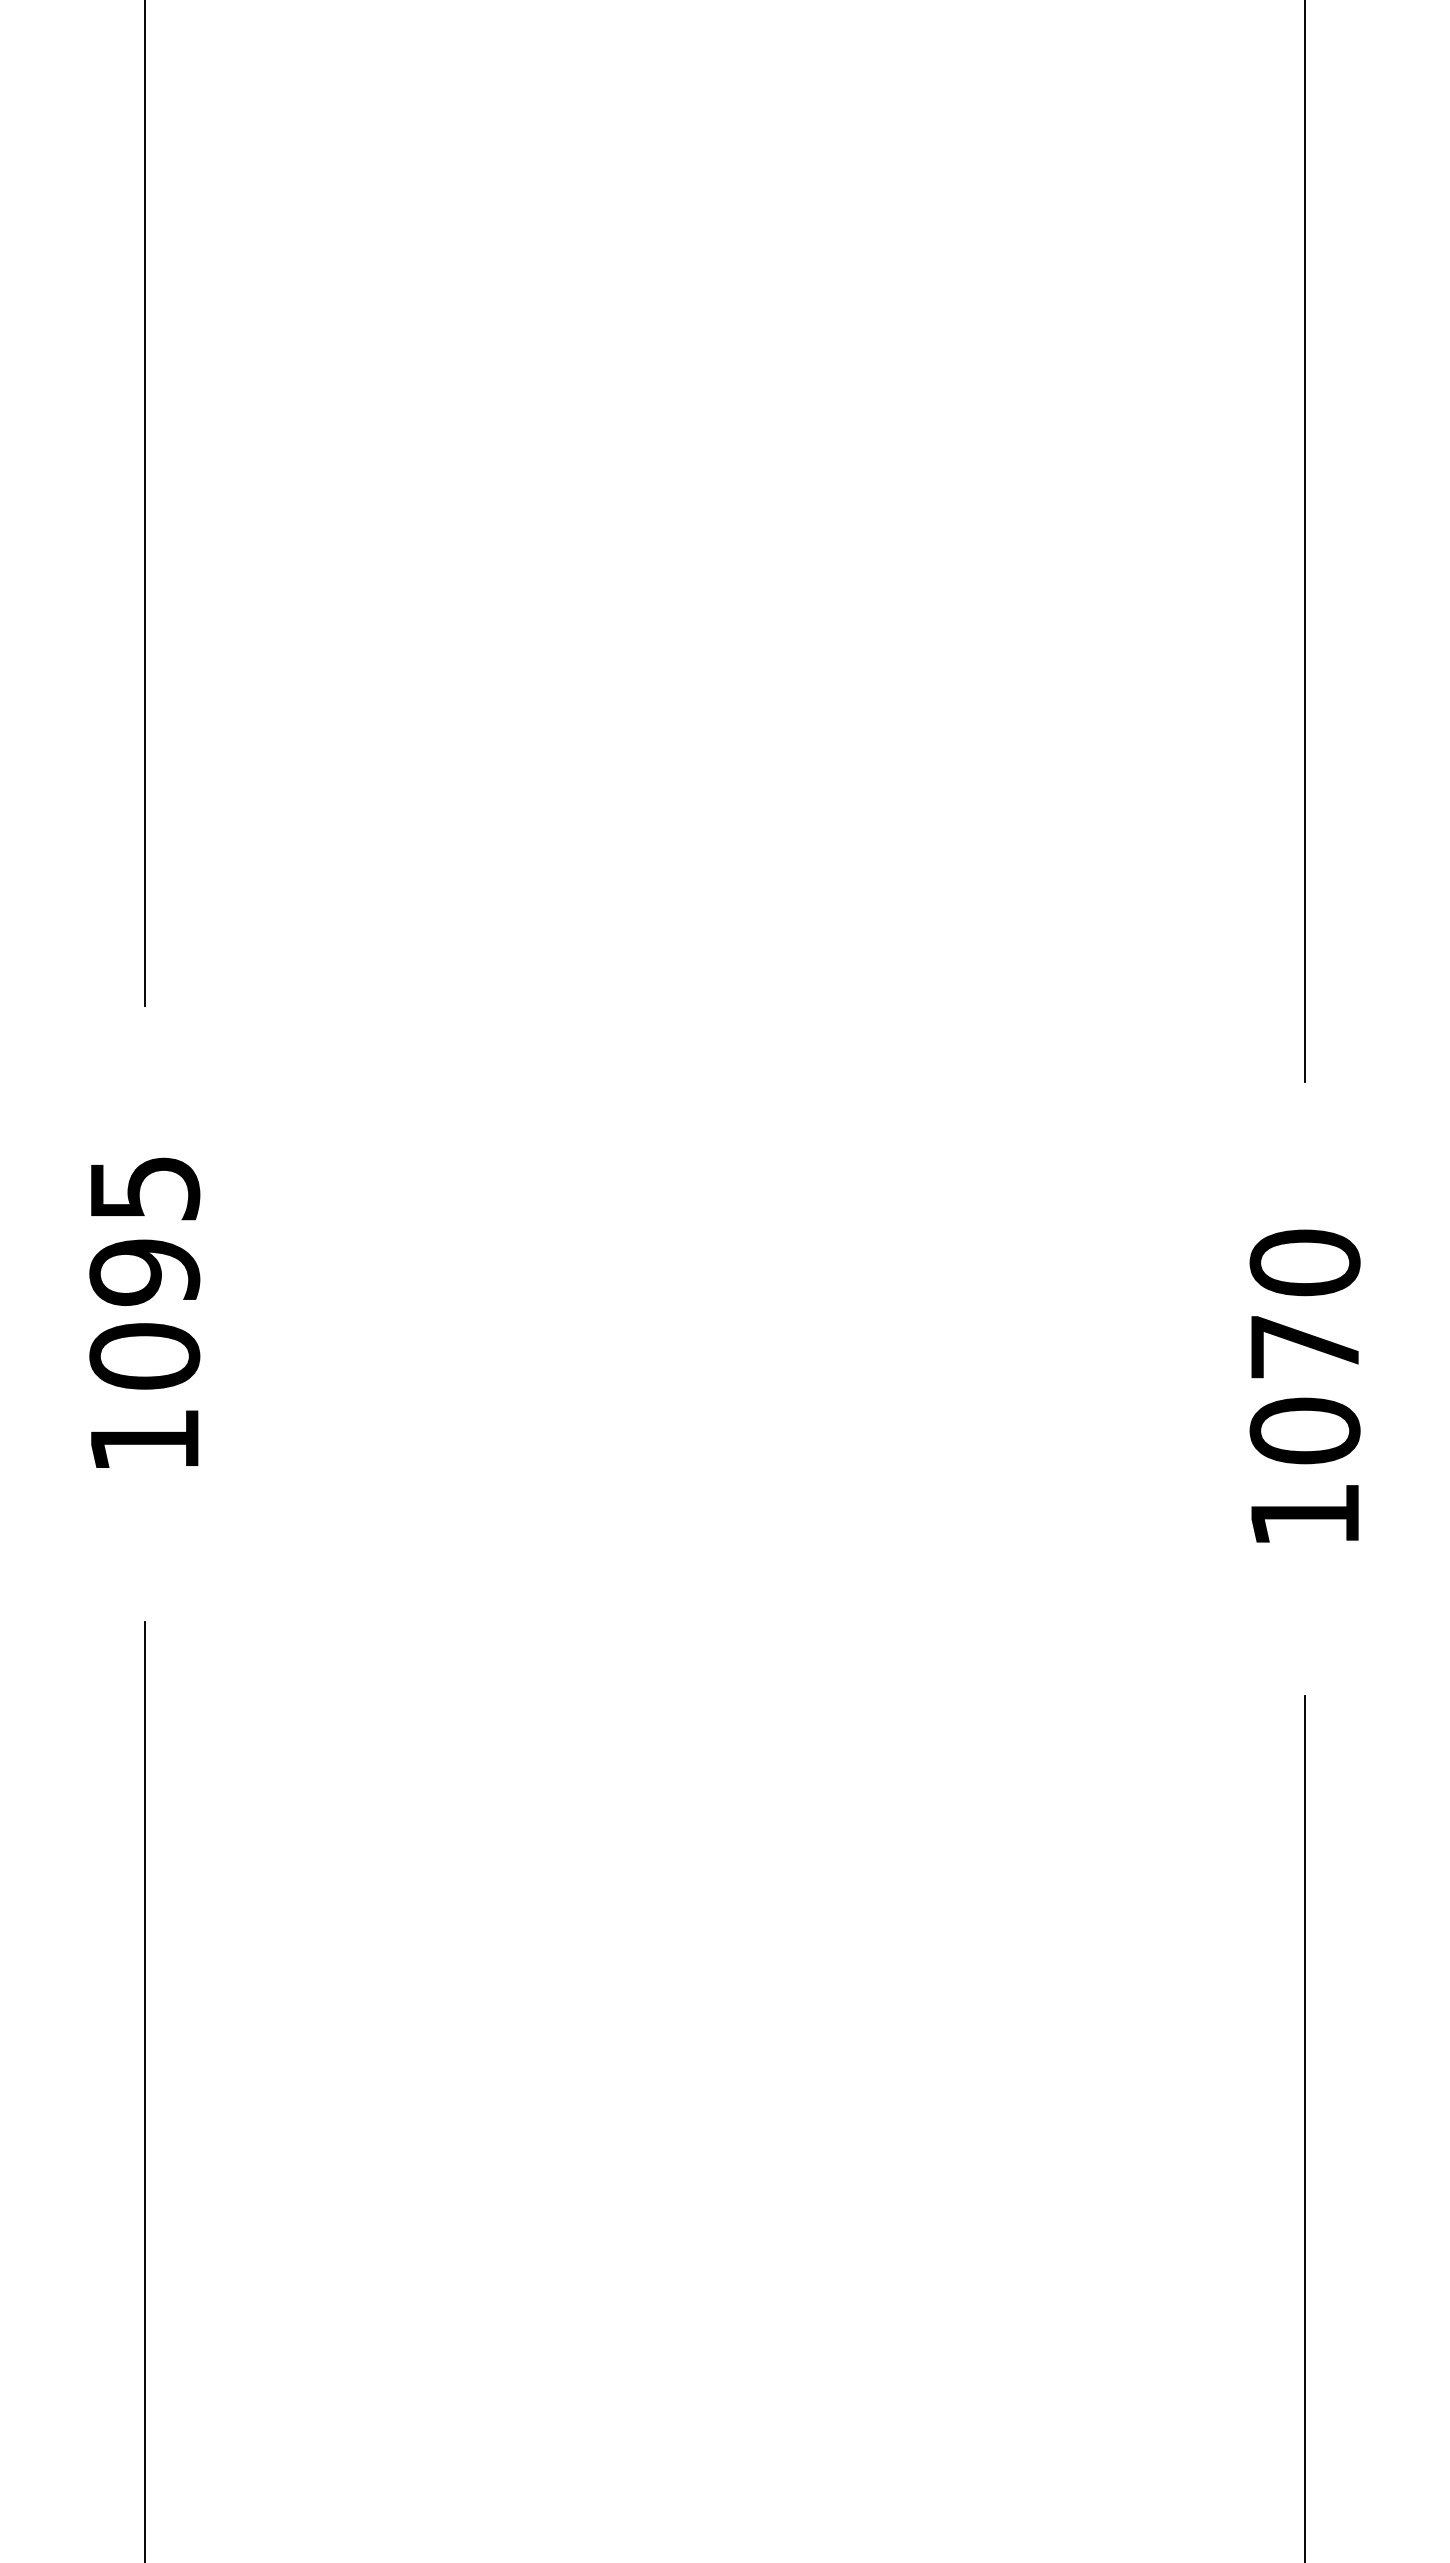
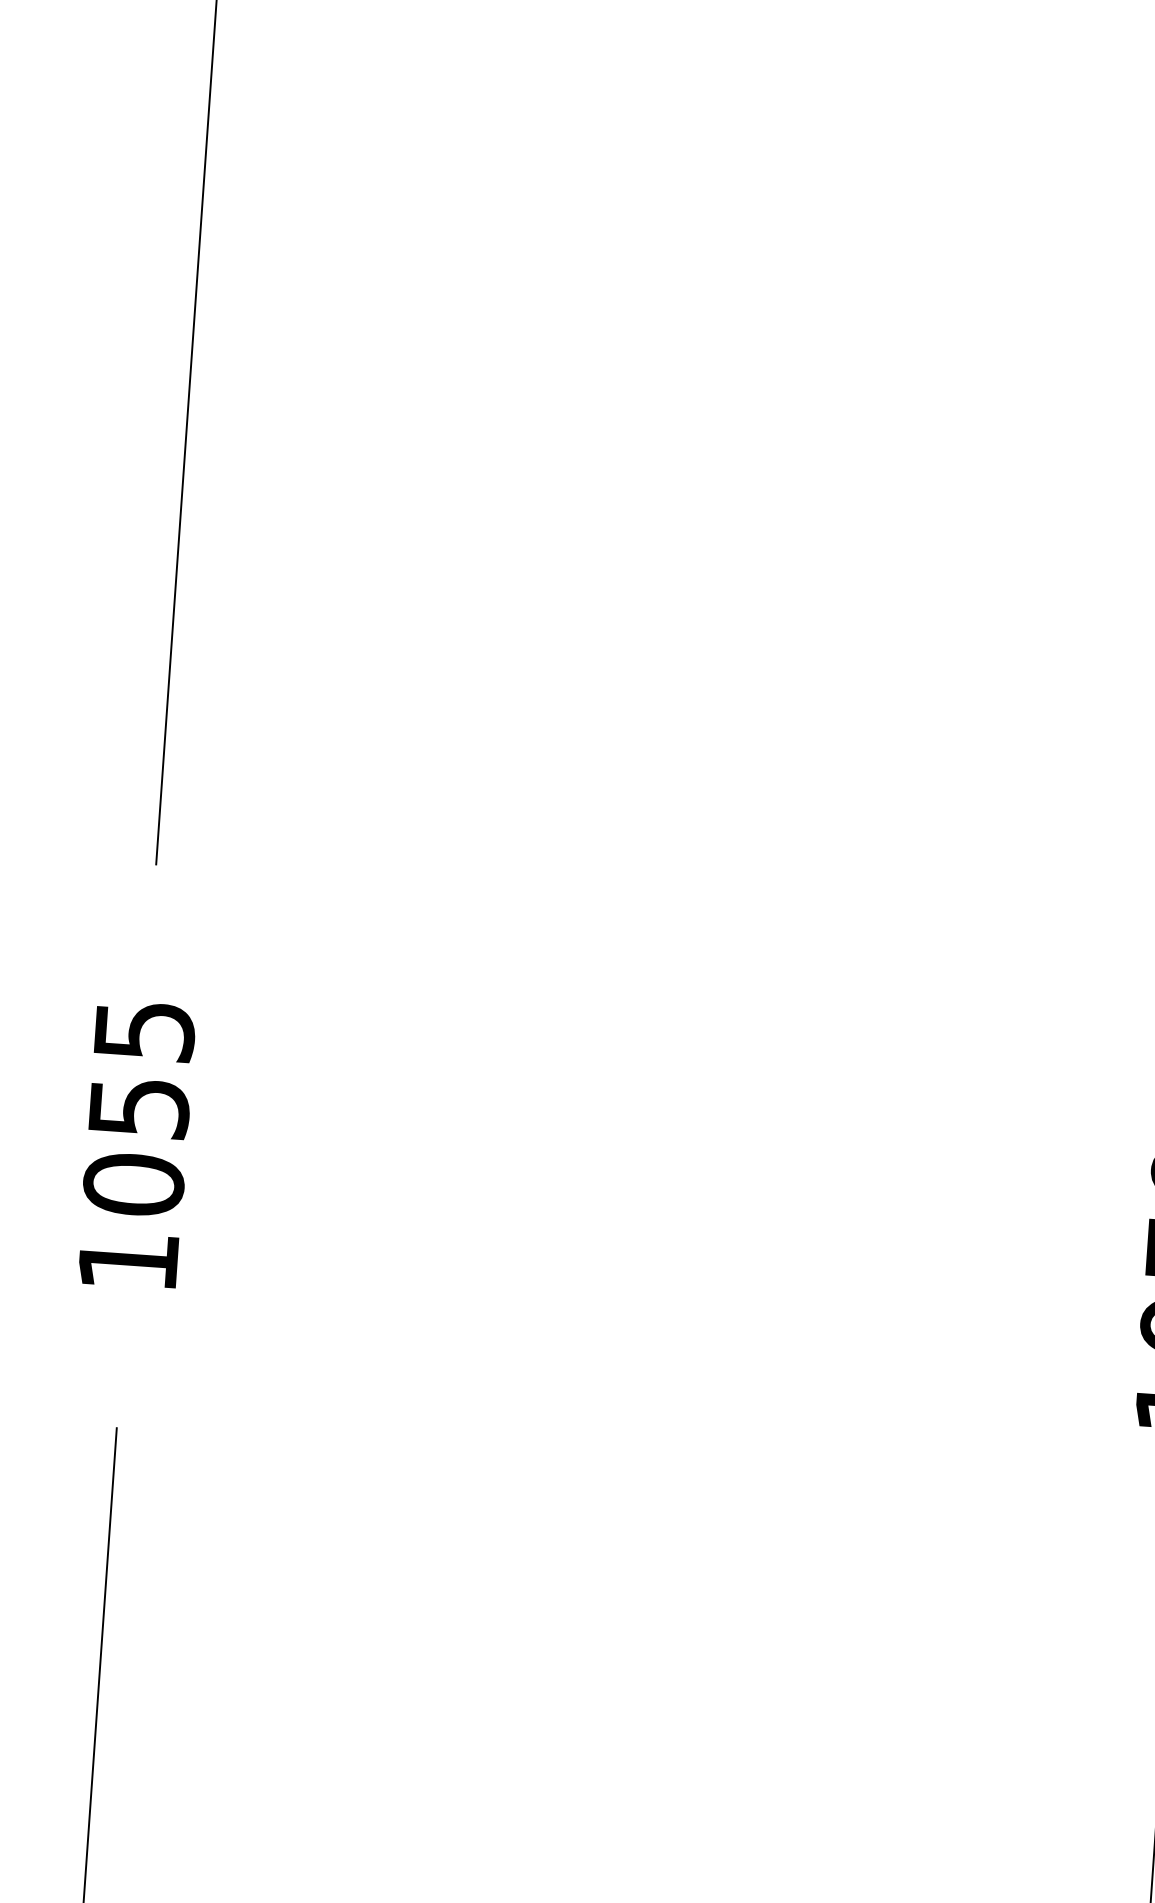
text: (144, 1272) -> (138, 1107), 1095 -> 1055

